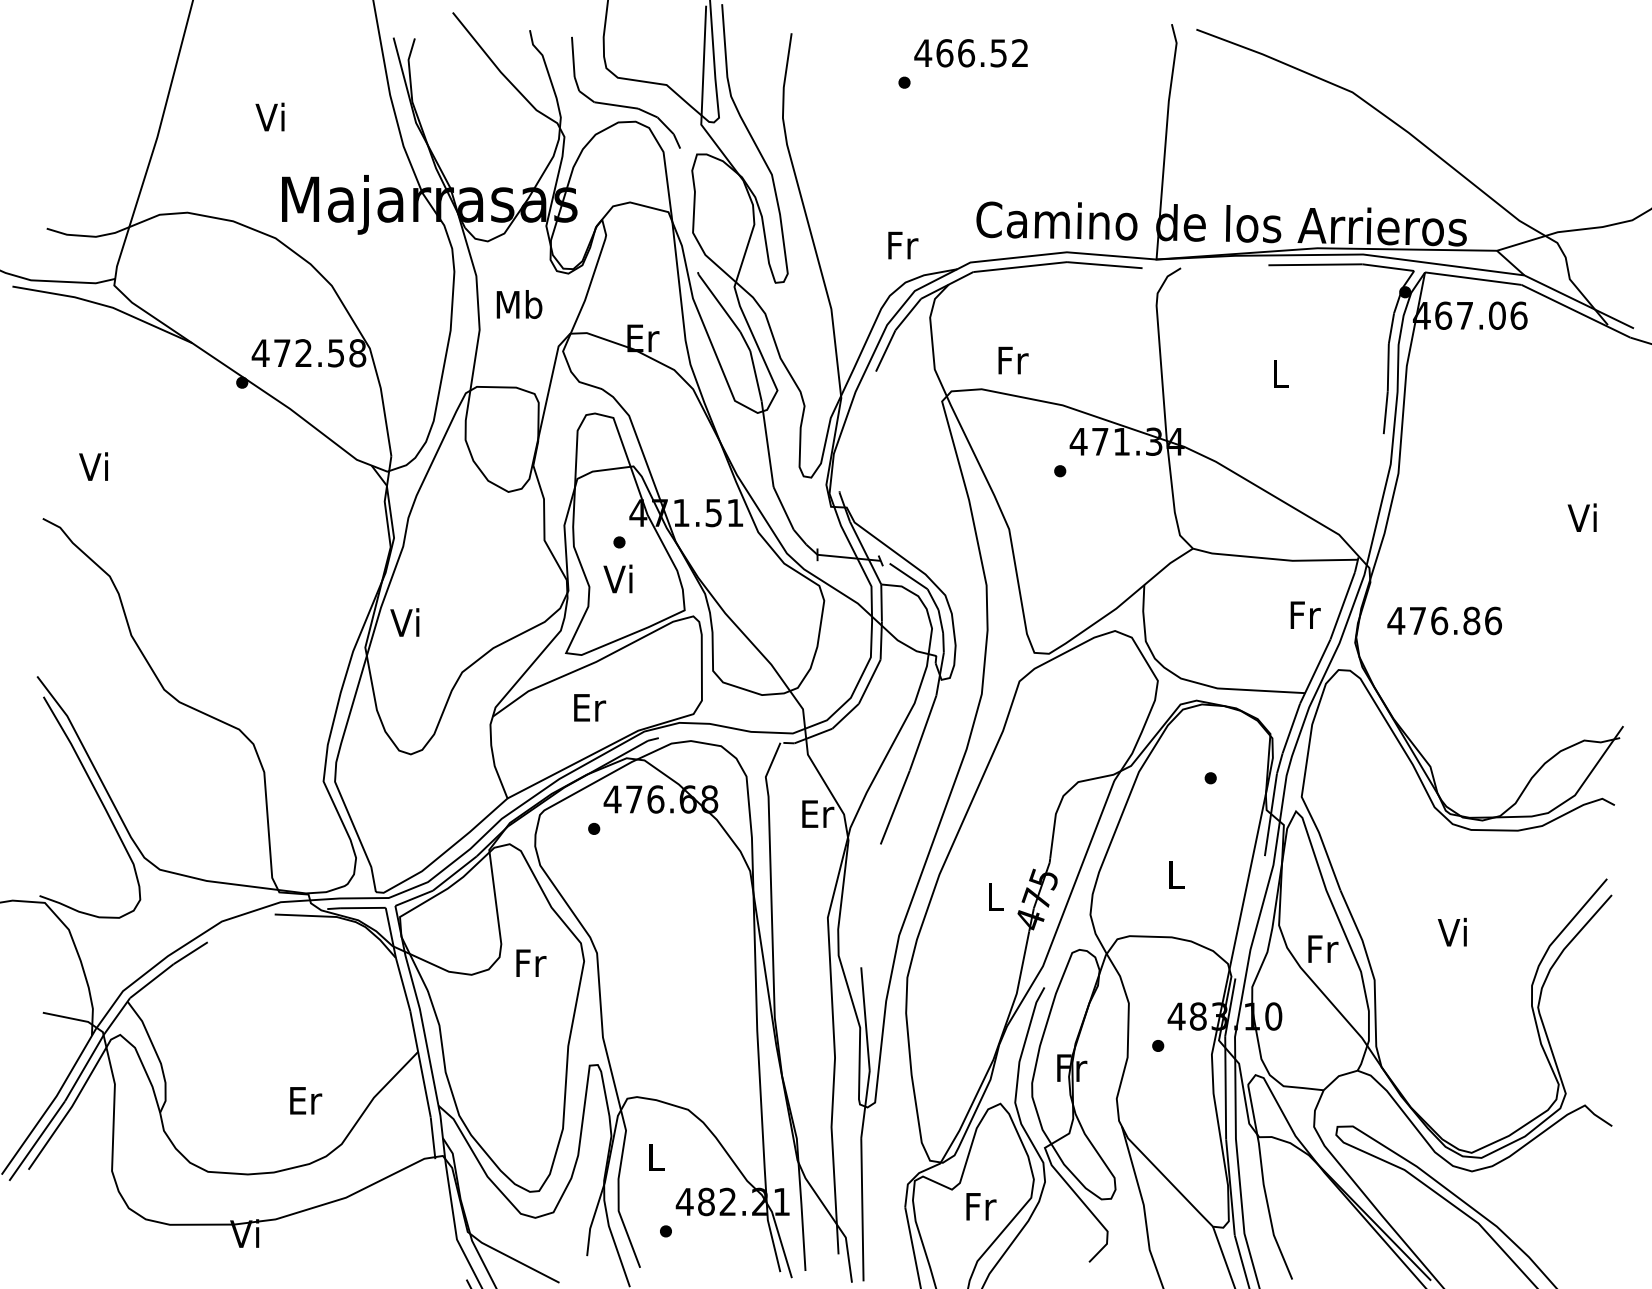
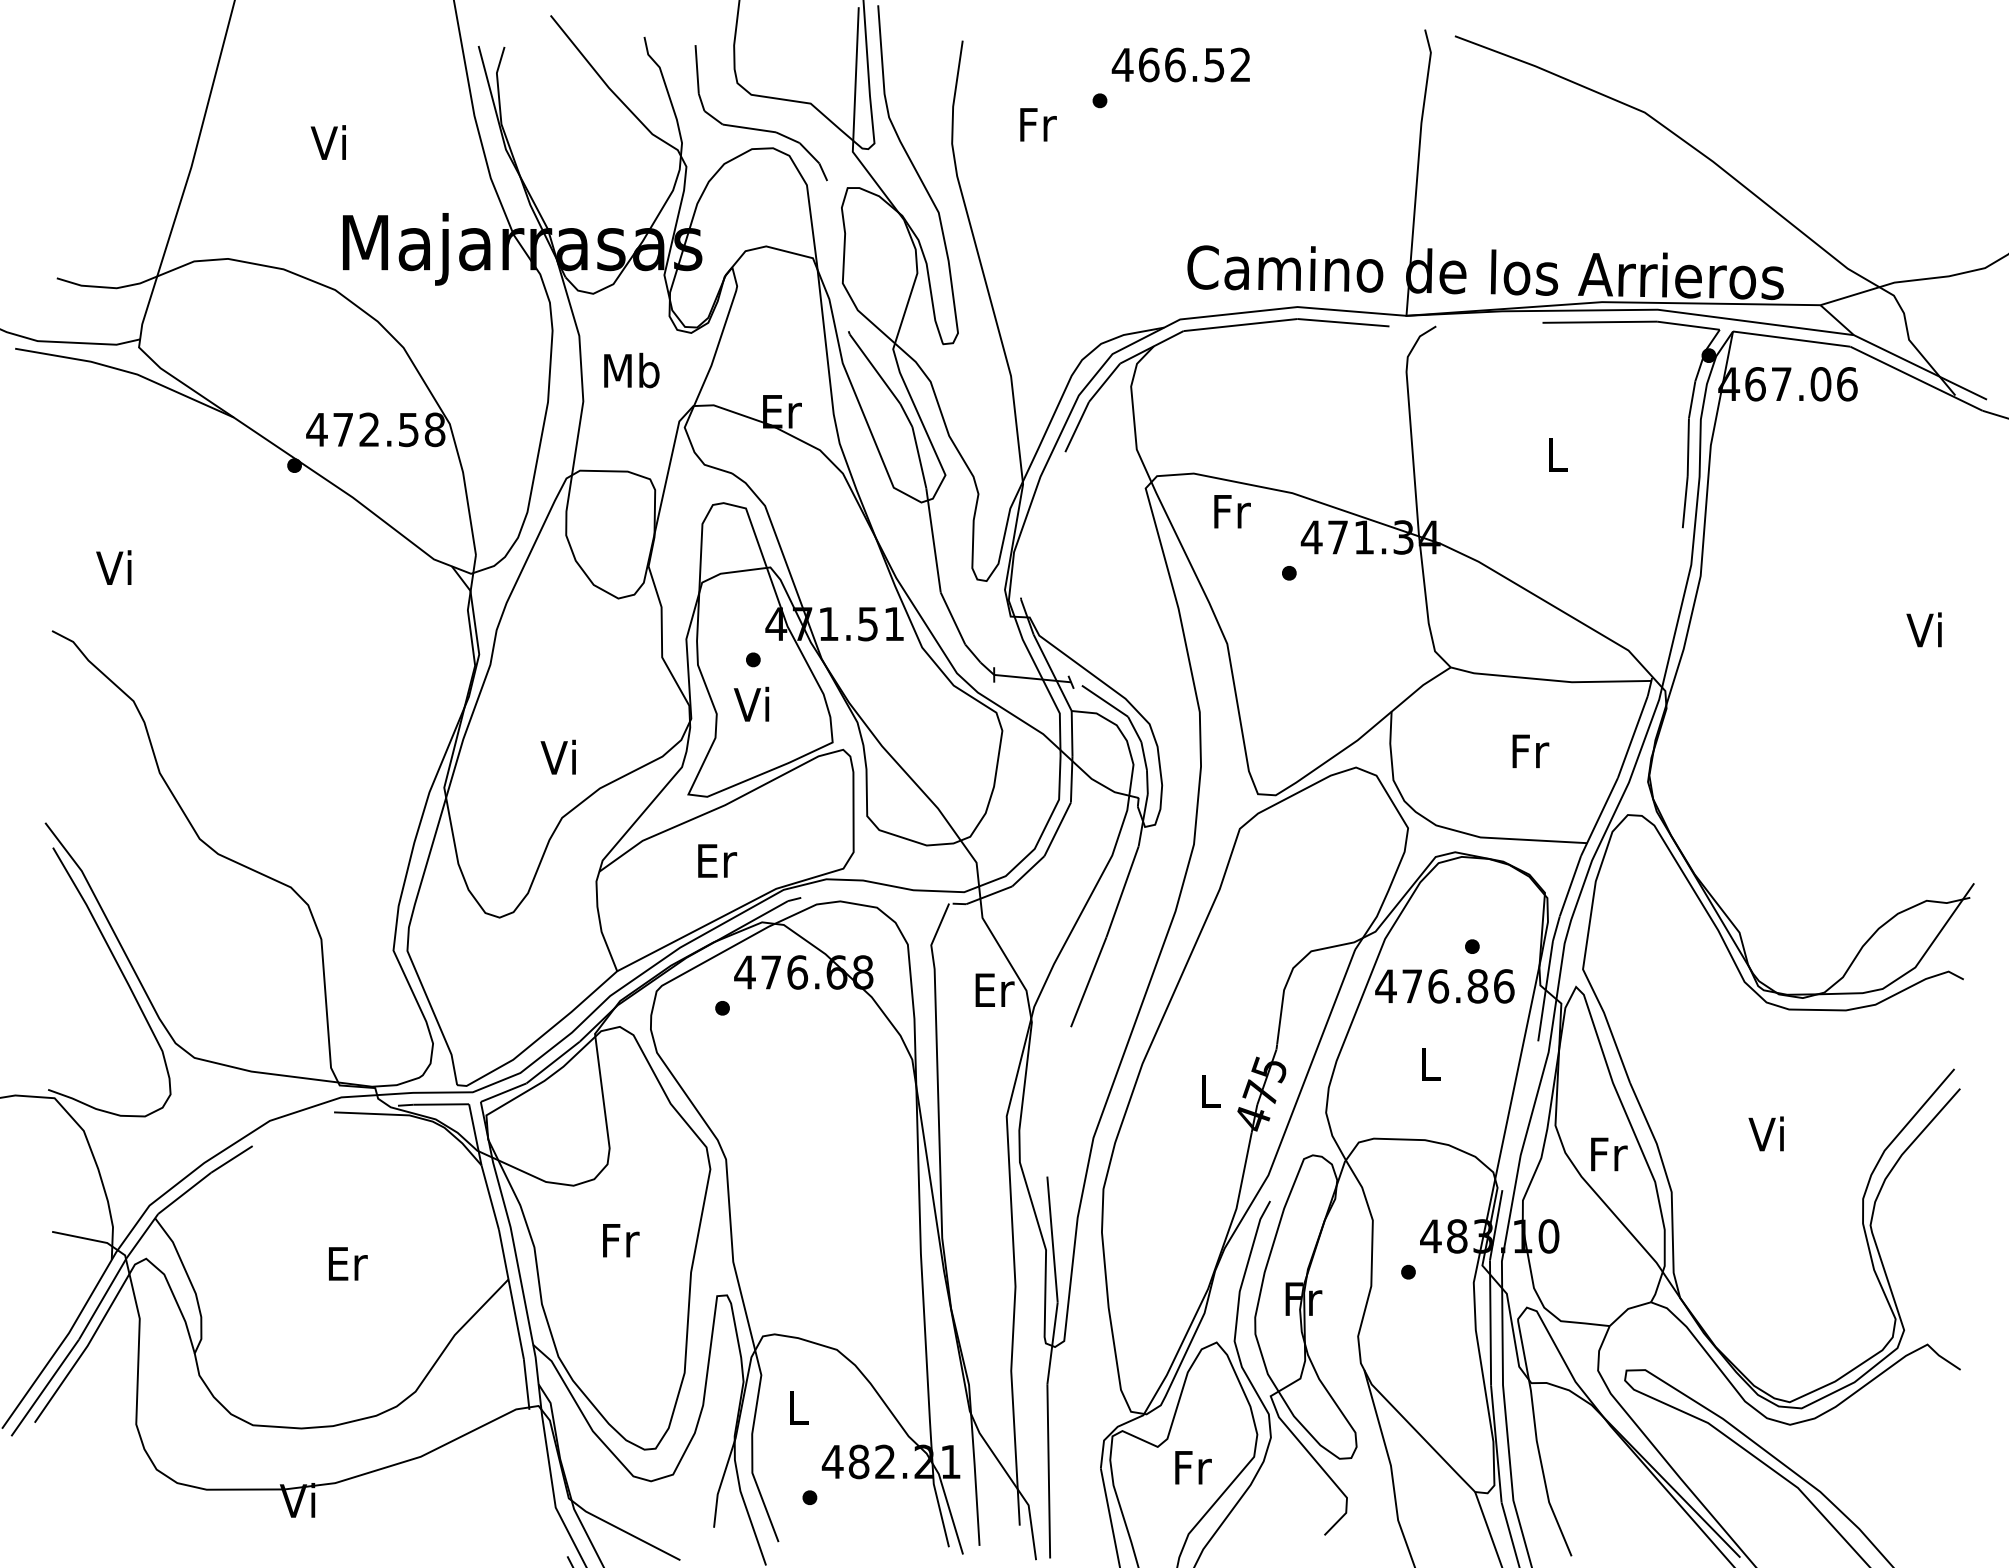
text: (903, 245) -> (1038, 124), moved
text: (1013, 360) -> (1232, 511), moved
text: (1305, 615) -> (1530, 751), moved
text: (404, 621) -> (557, 756), moved
text: (1444, 621) -> (1444, 986), moved
text: (531, 963) -> (621, 1240), moved
text: (306, 1100) -> (348, 1263), moved

